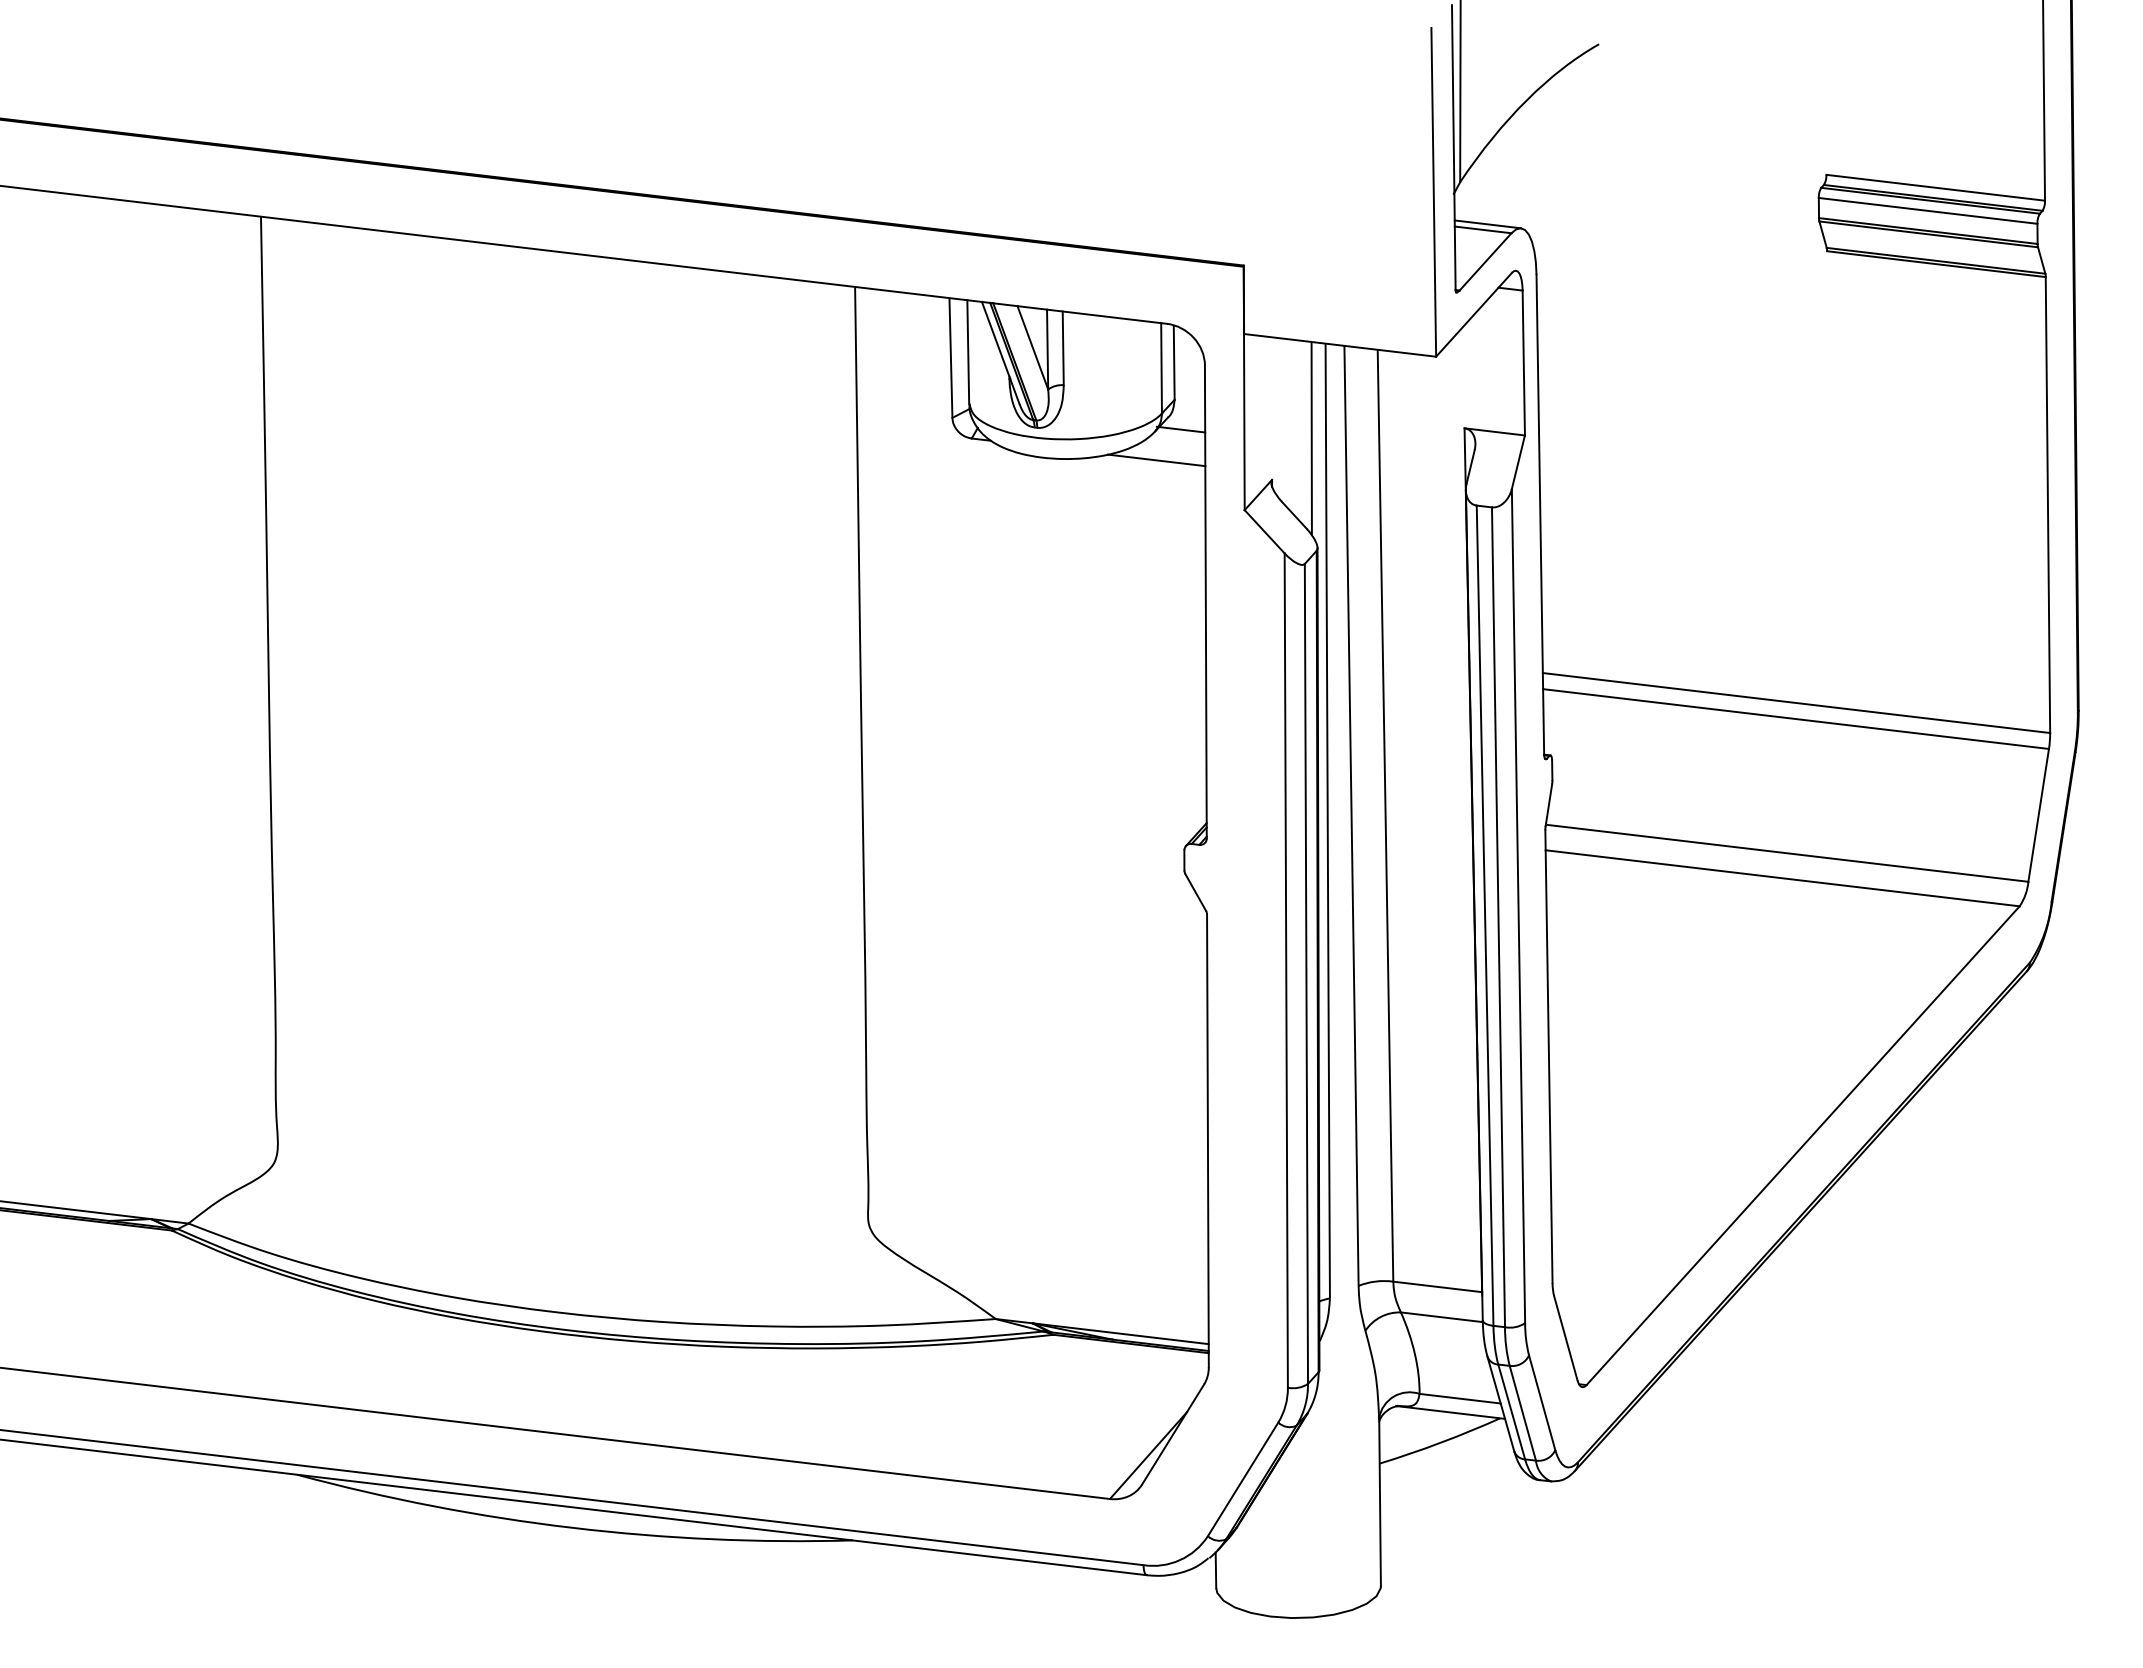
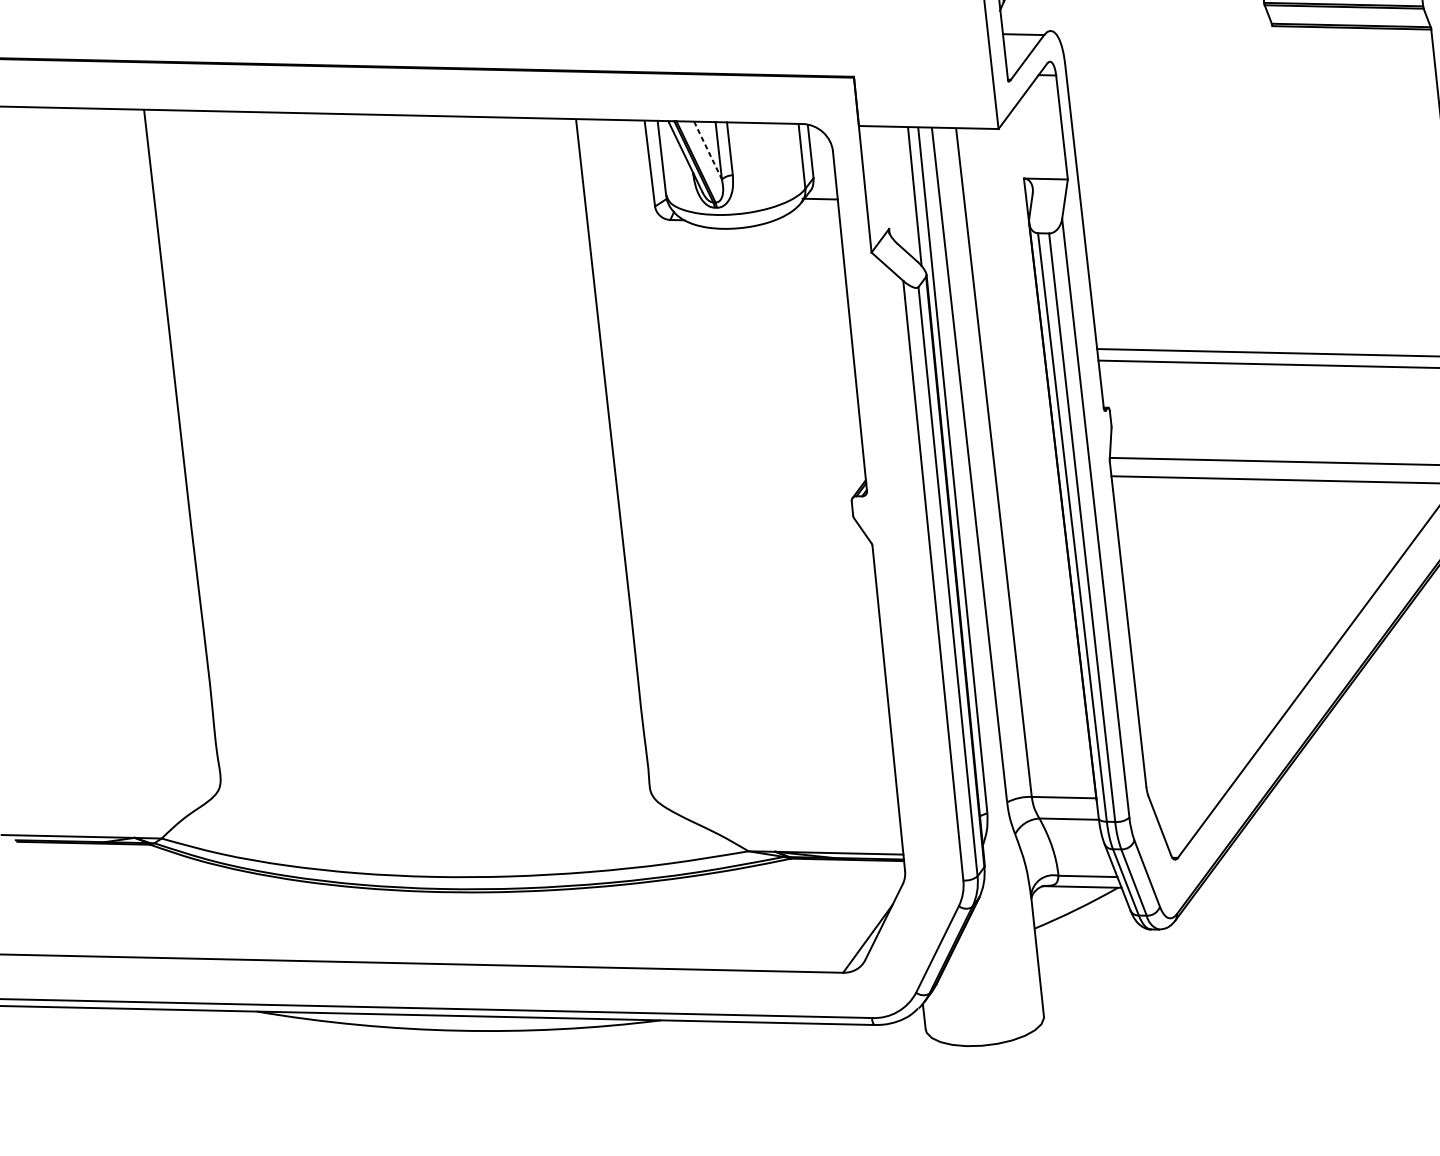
line: (1487, 224) -> (1026, 30), removed
line: (1033, 348) -> (708, 151), solid -> dashed
line: (1156, 460) -> (804, 223), removed

